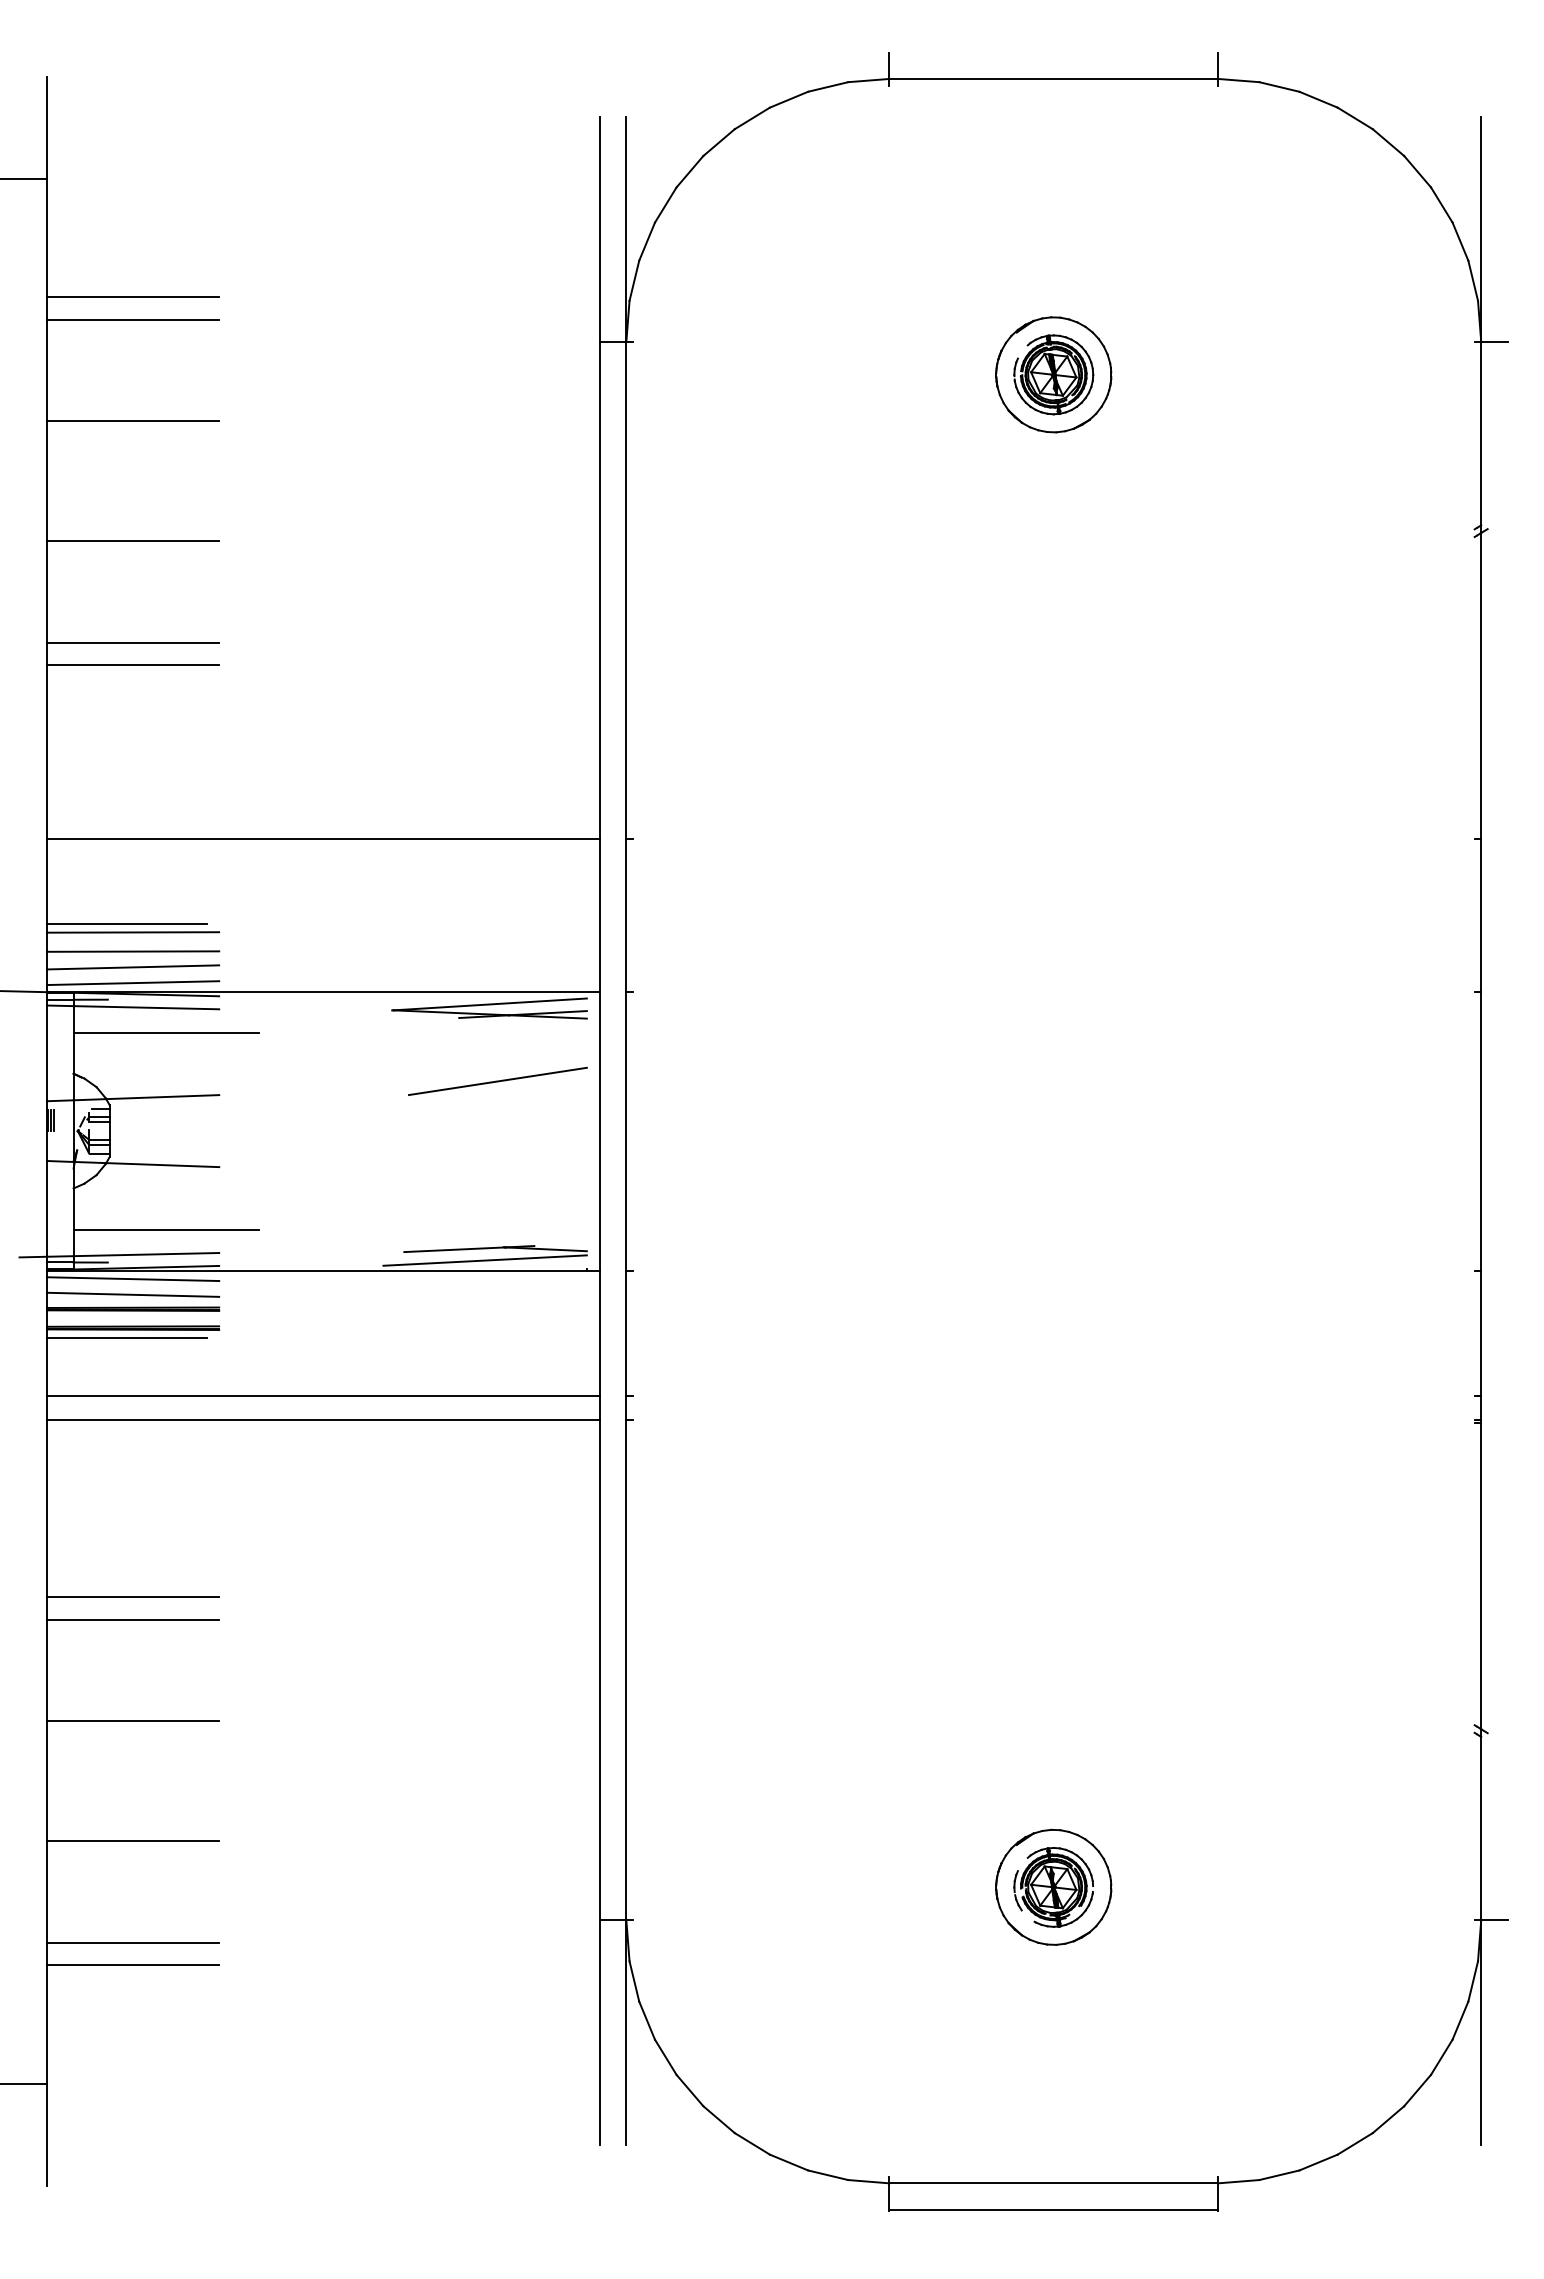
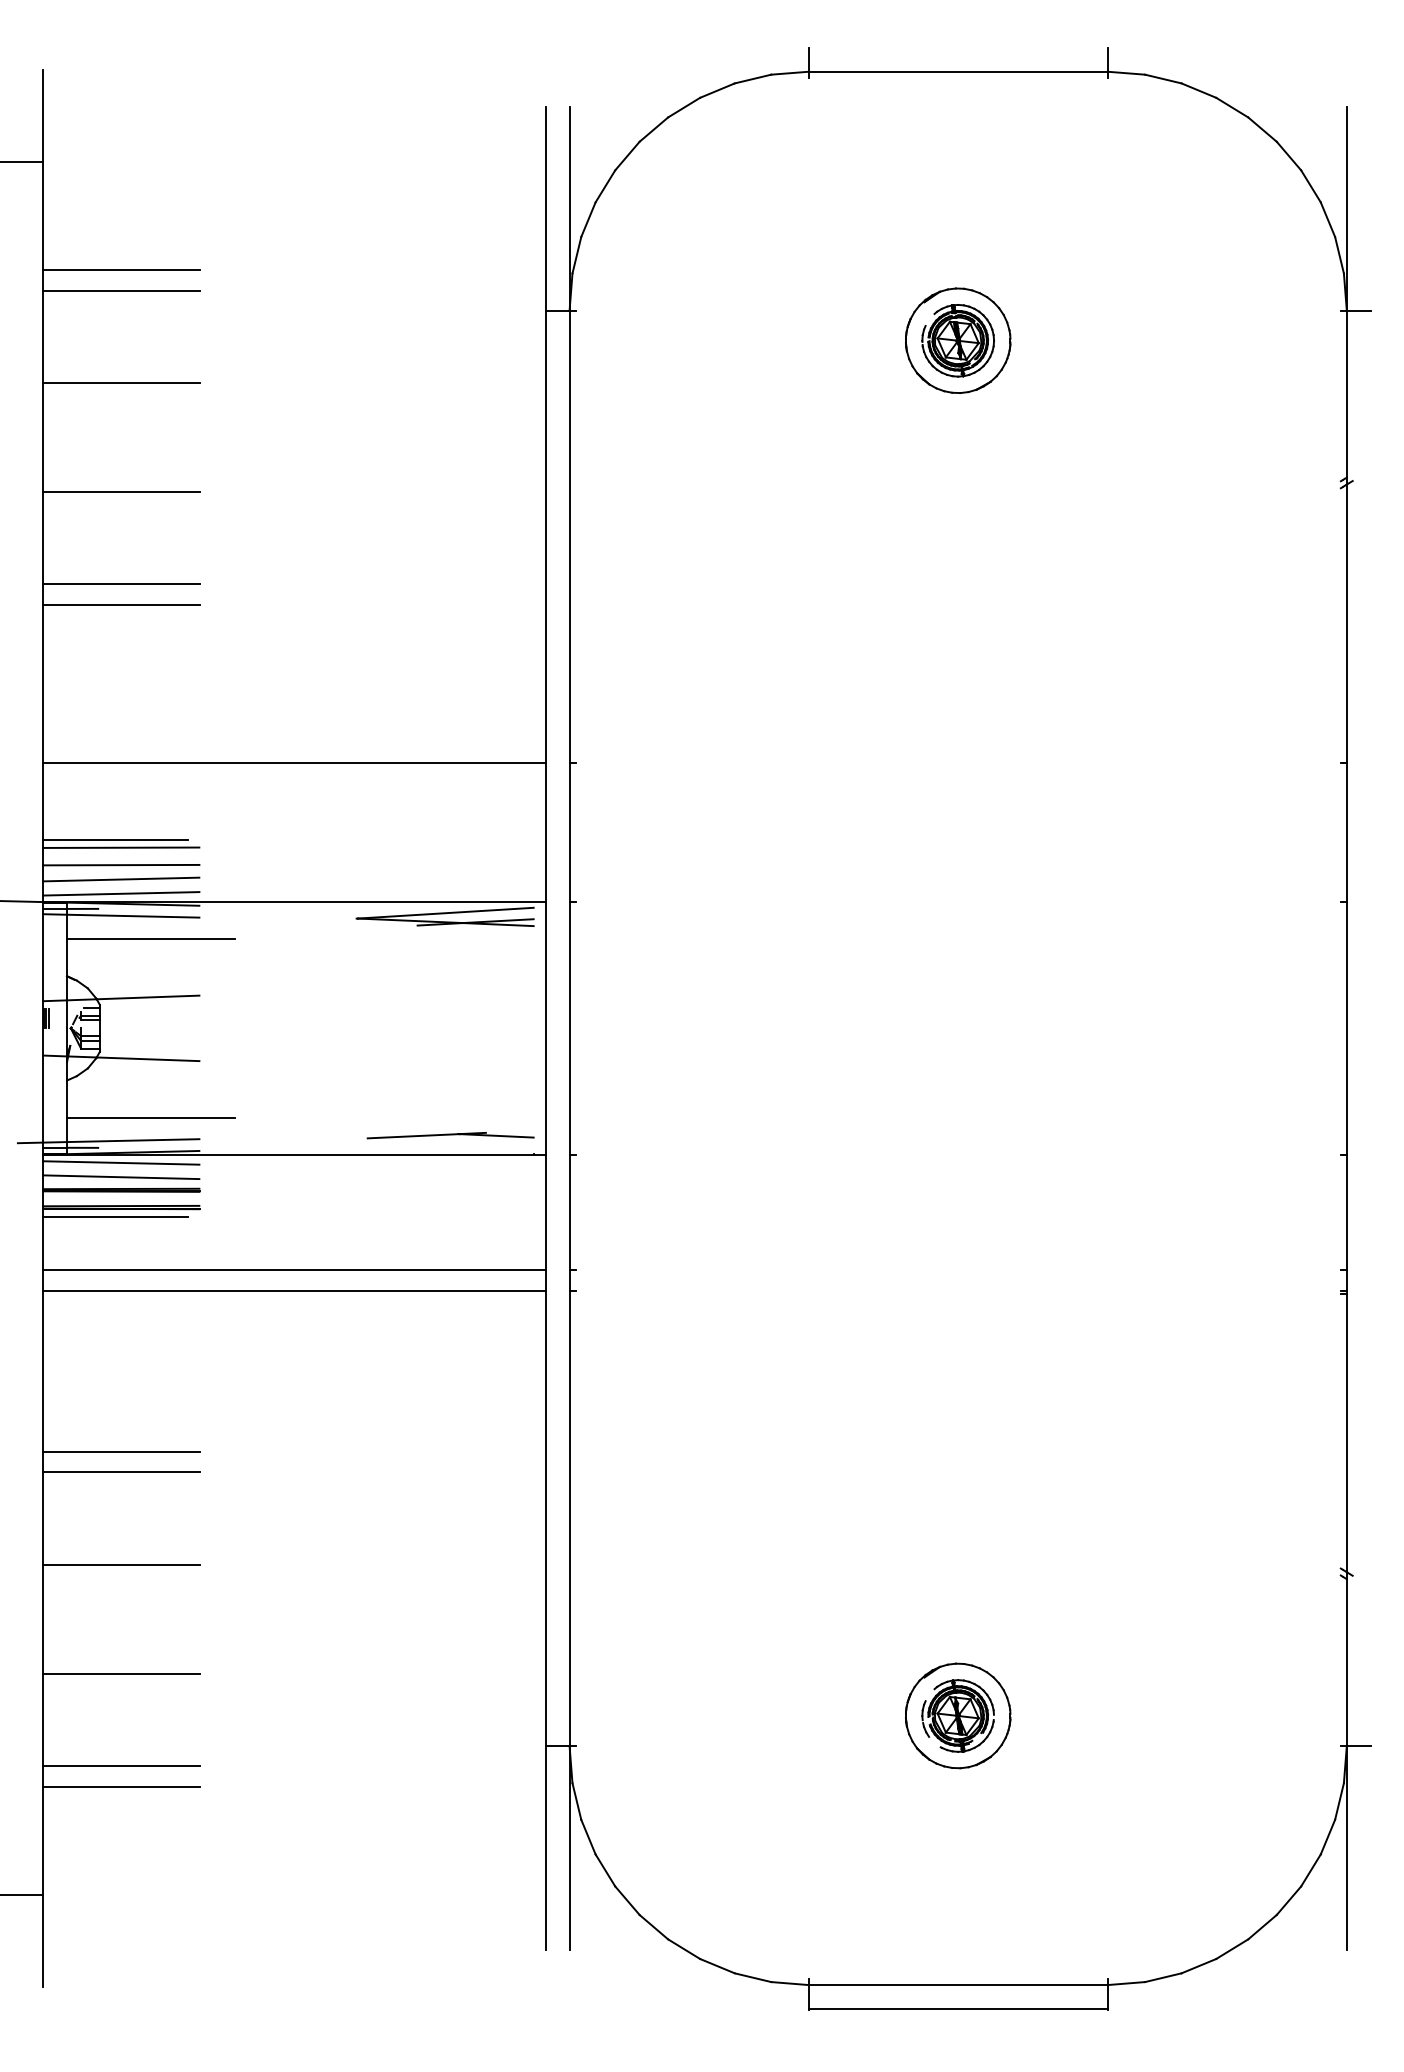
line: (497, 1080) -> (452, 982), removed
line: (484, 1260) -> (440, 1146), removed

